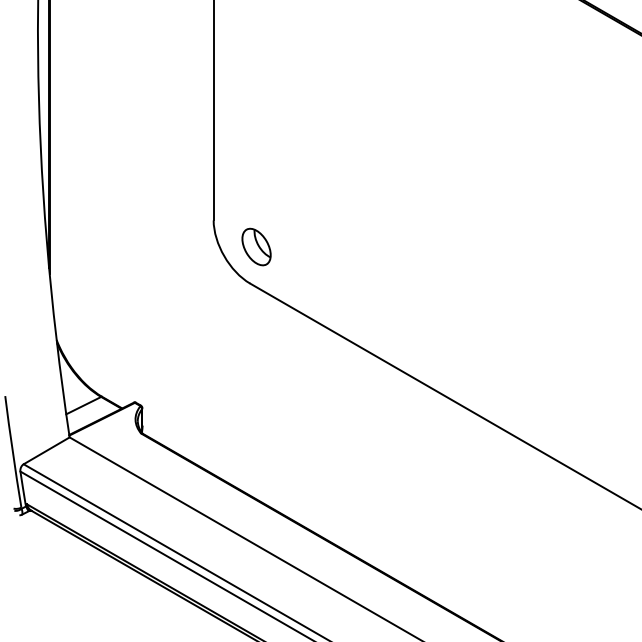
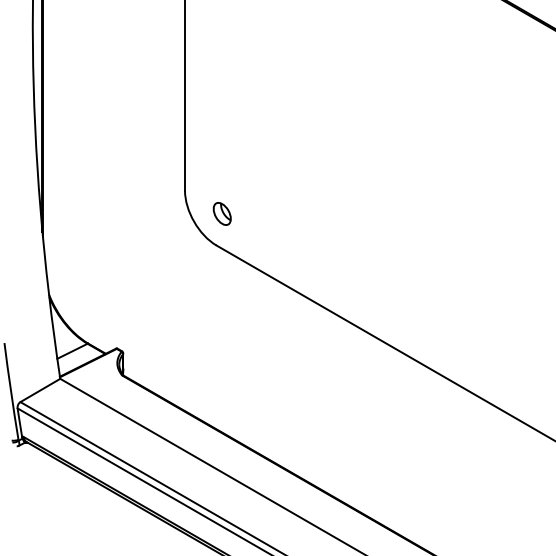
part: (256, 246) -> (222, 213), size x0.7

